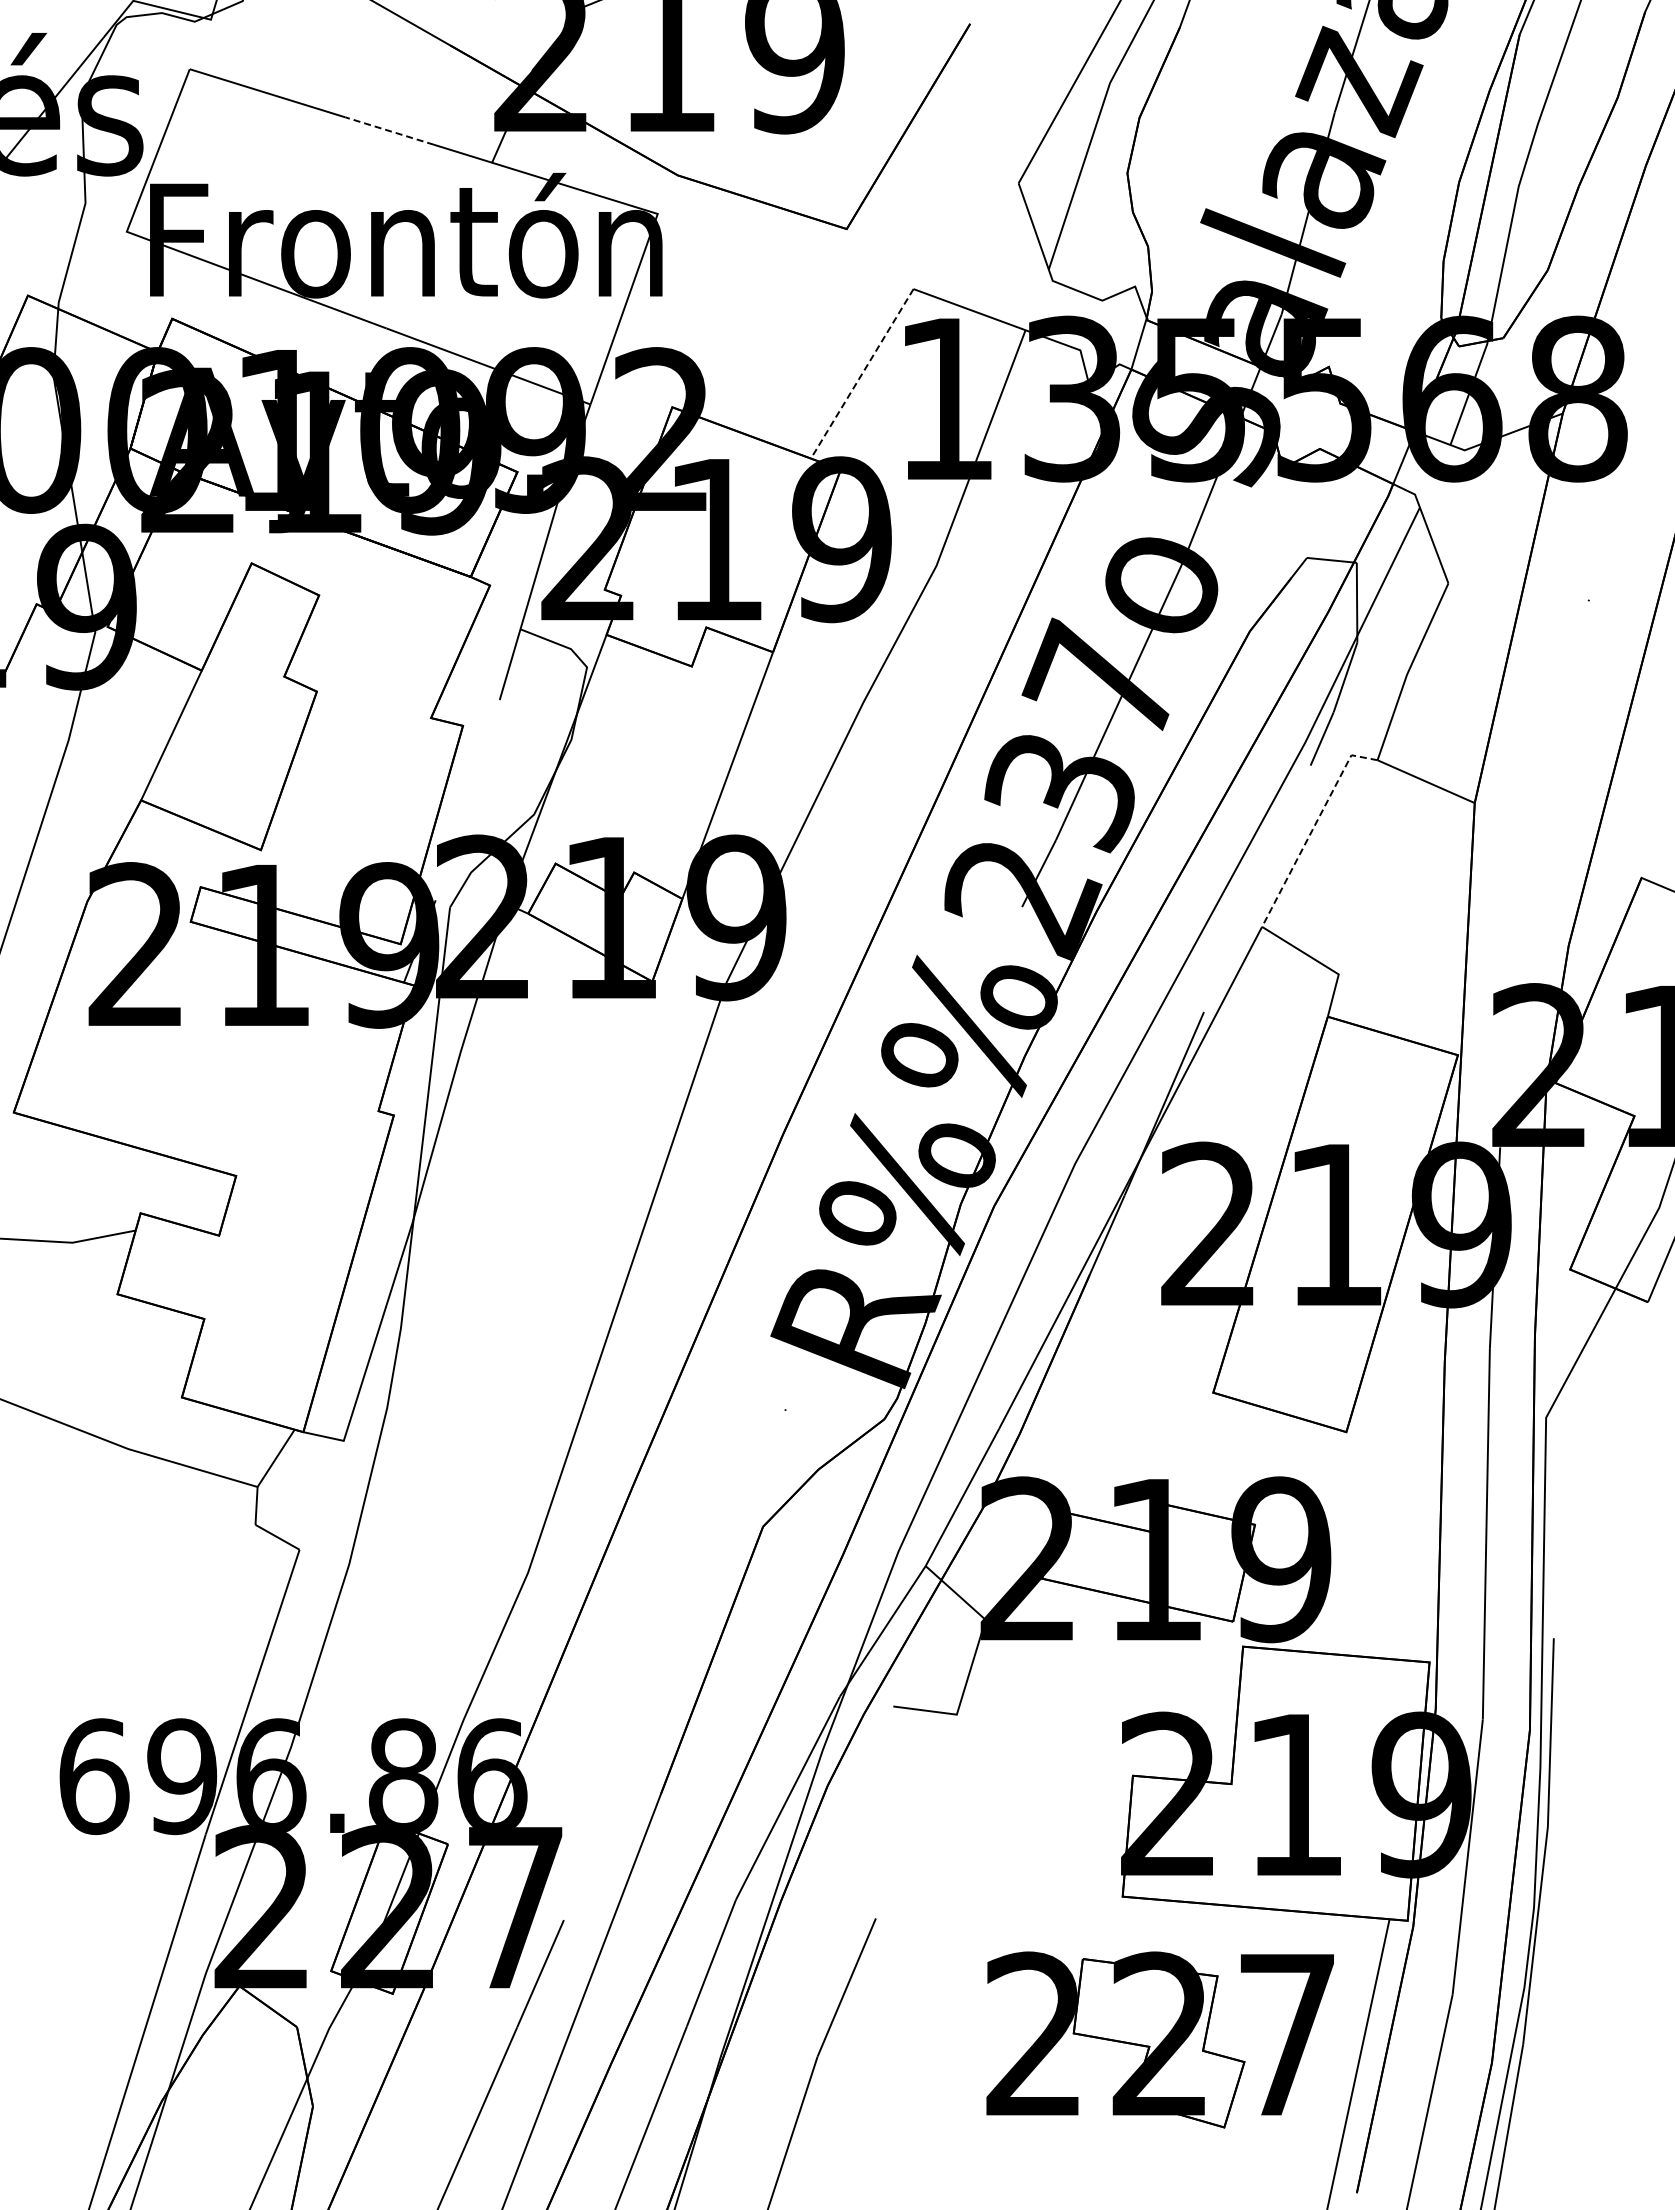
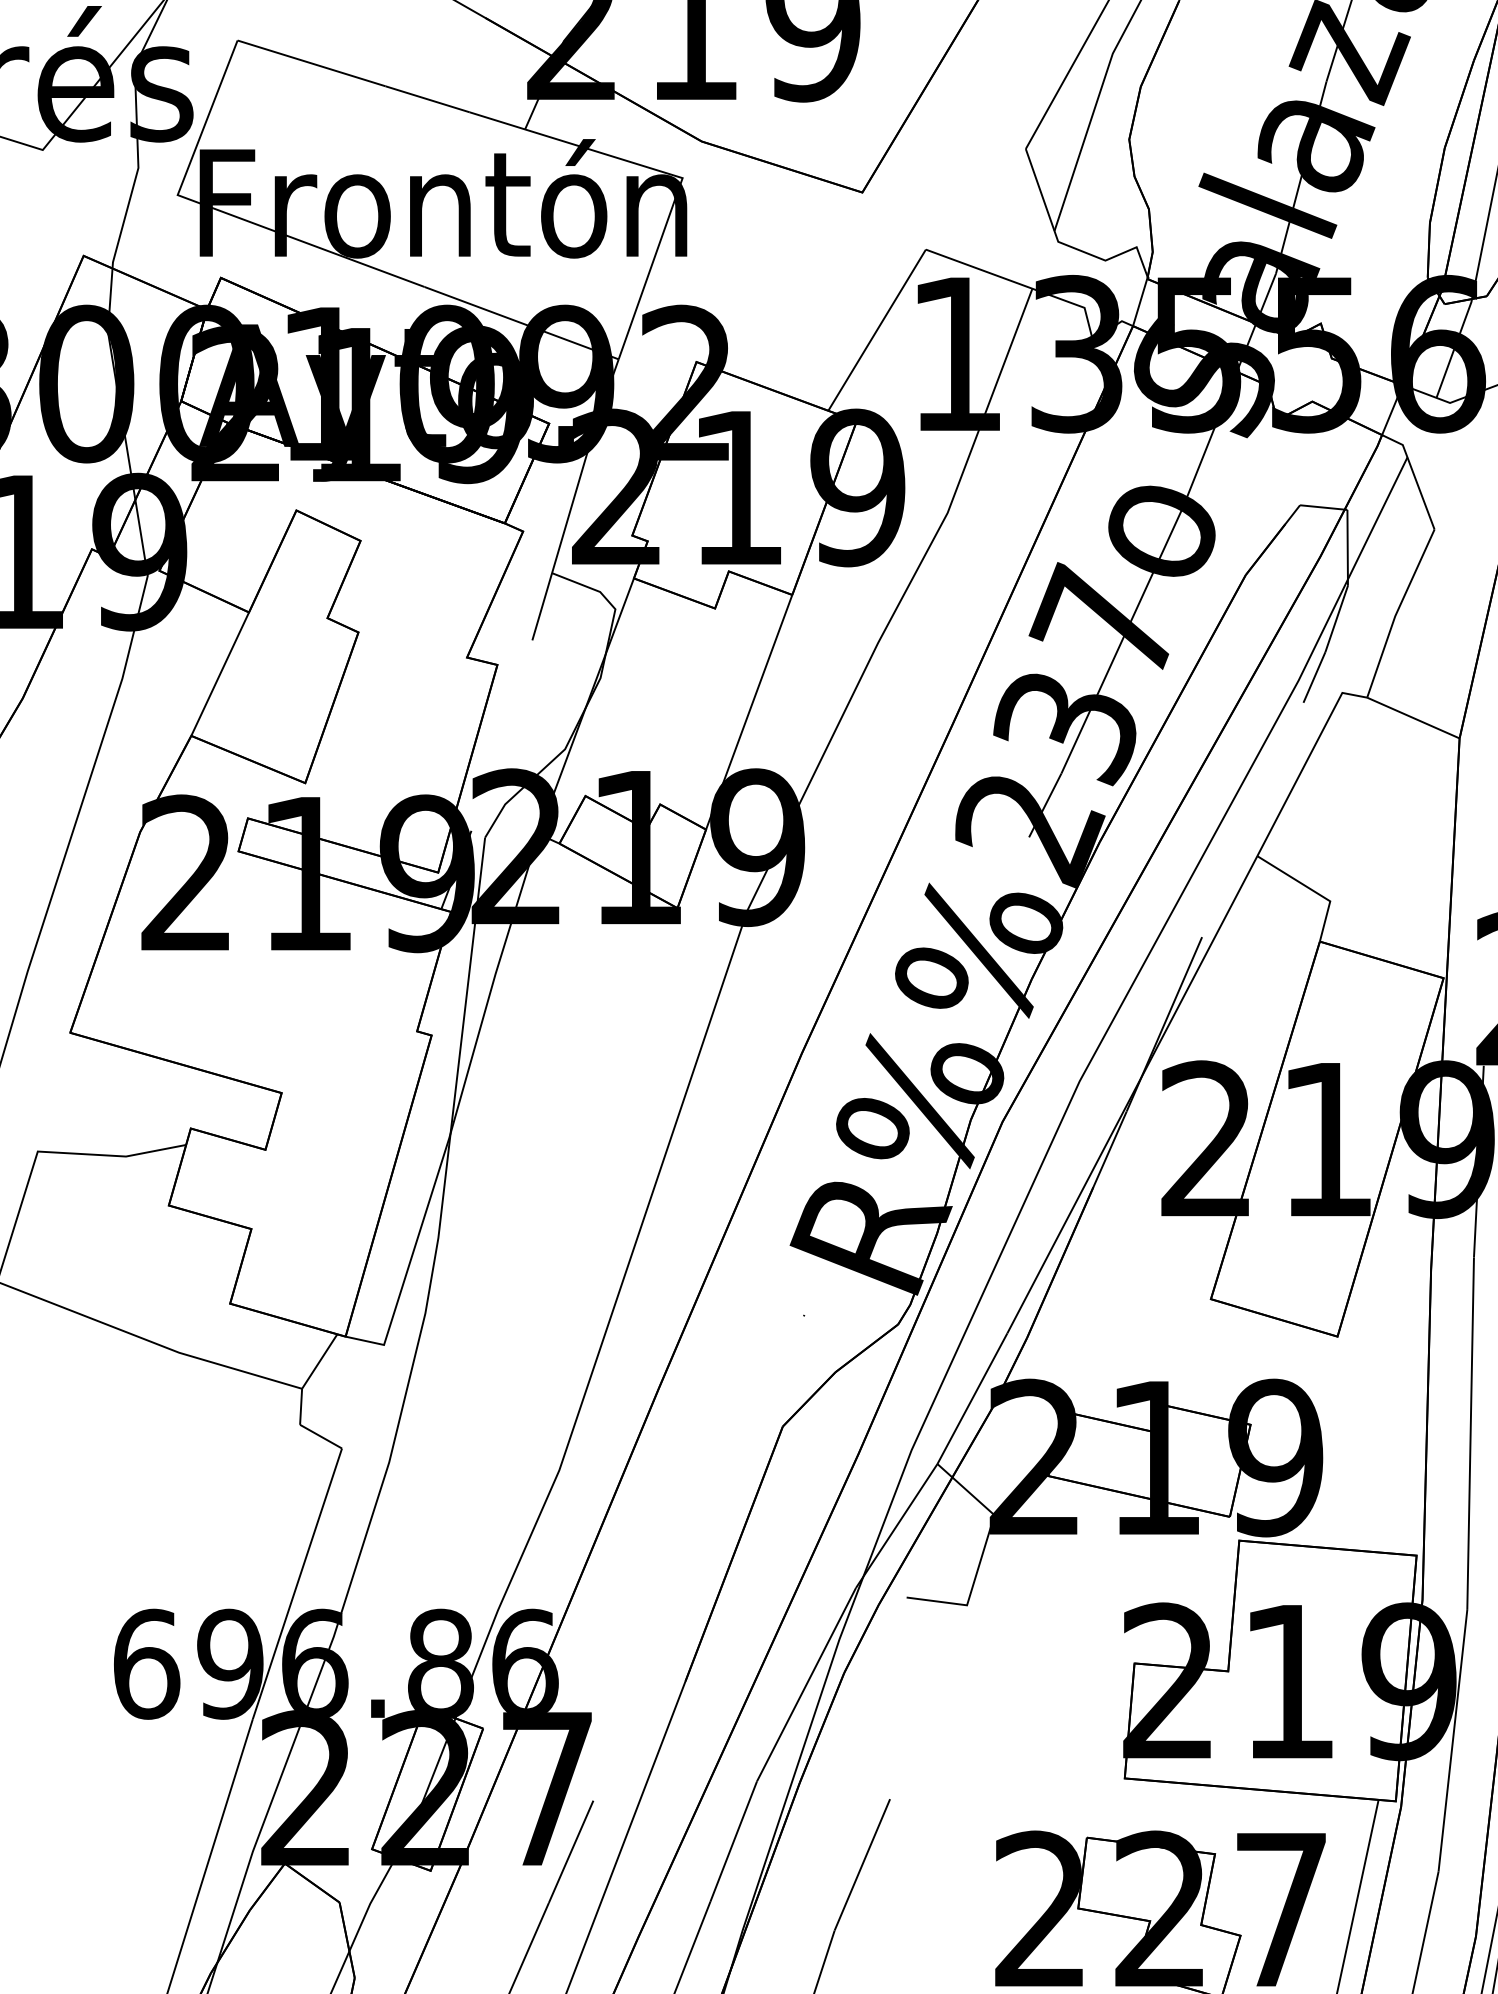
line: (389, 130) -> (427, 98), dashed -> solid
line: (862, 374) -> (877, 330), dashed -> solid
line: (1313, 828) -> (1306, 762), dashed -> solid

